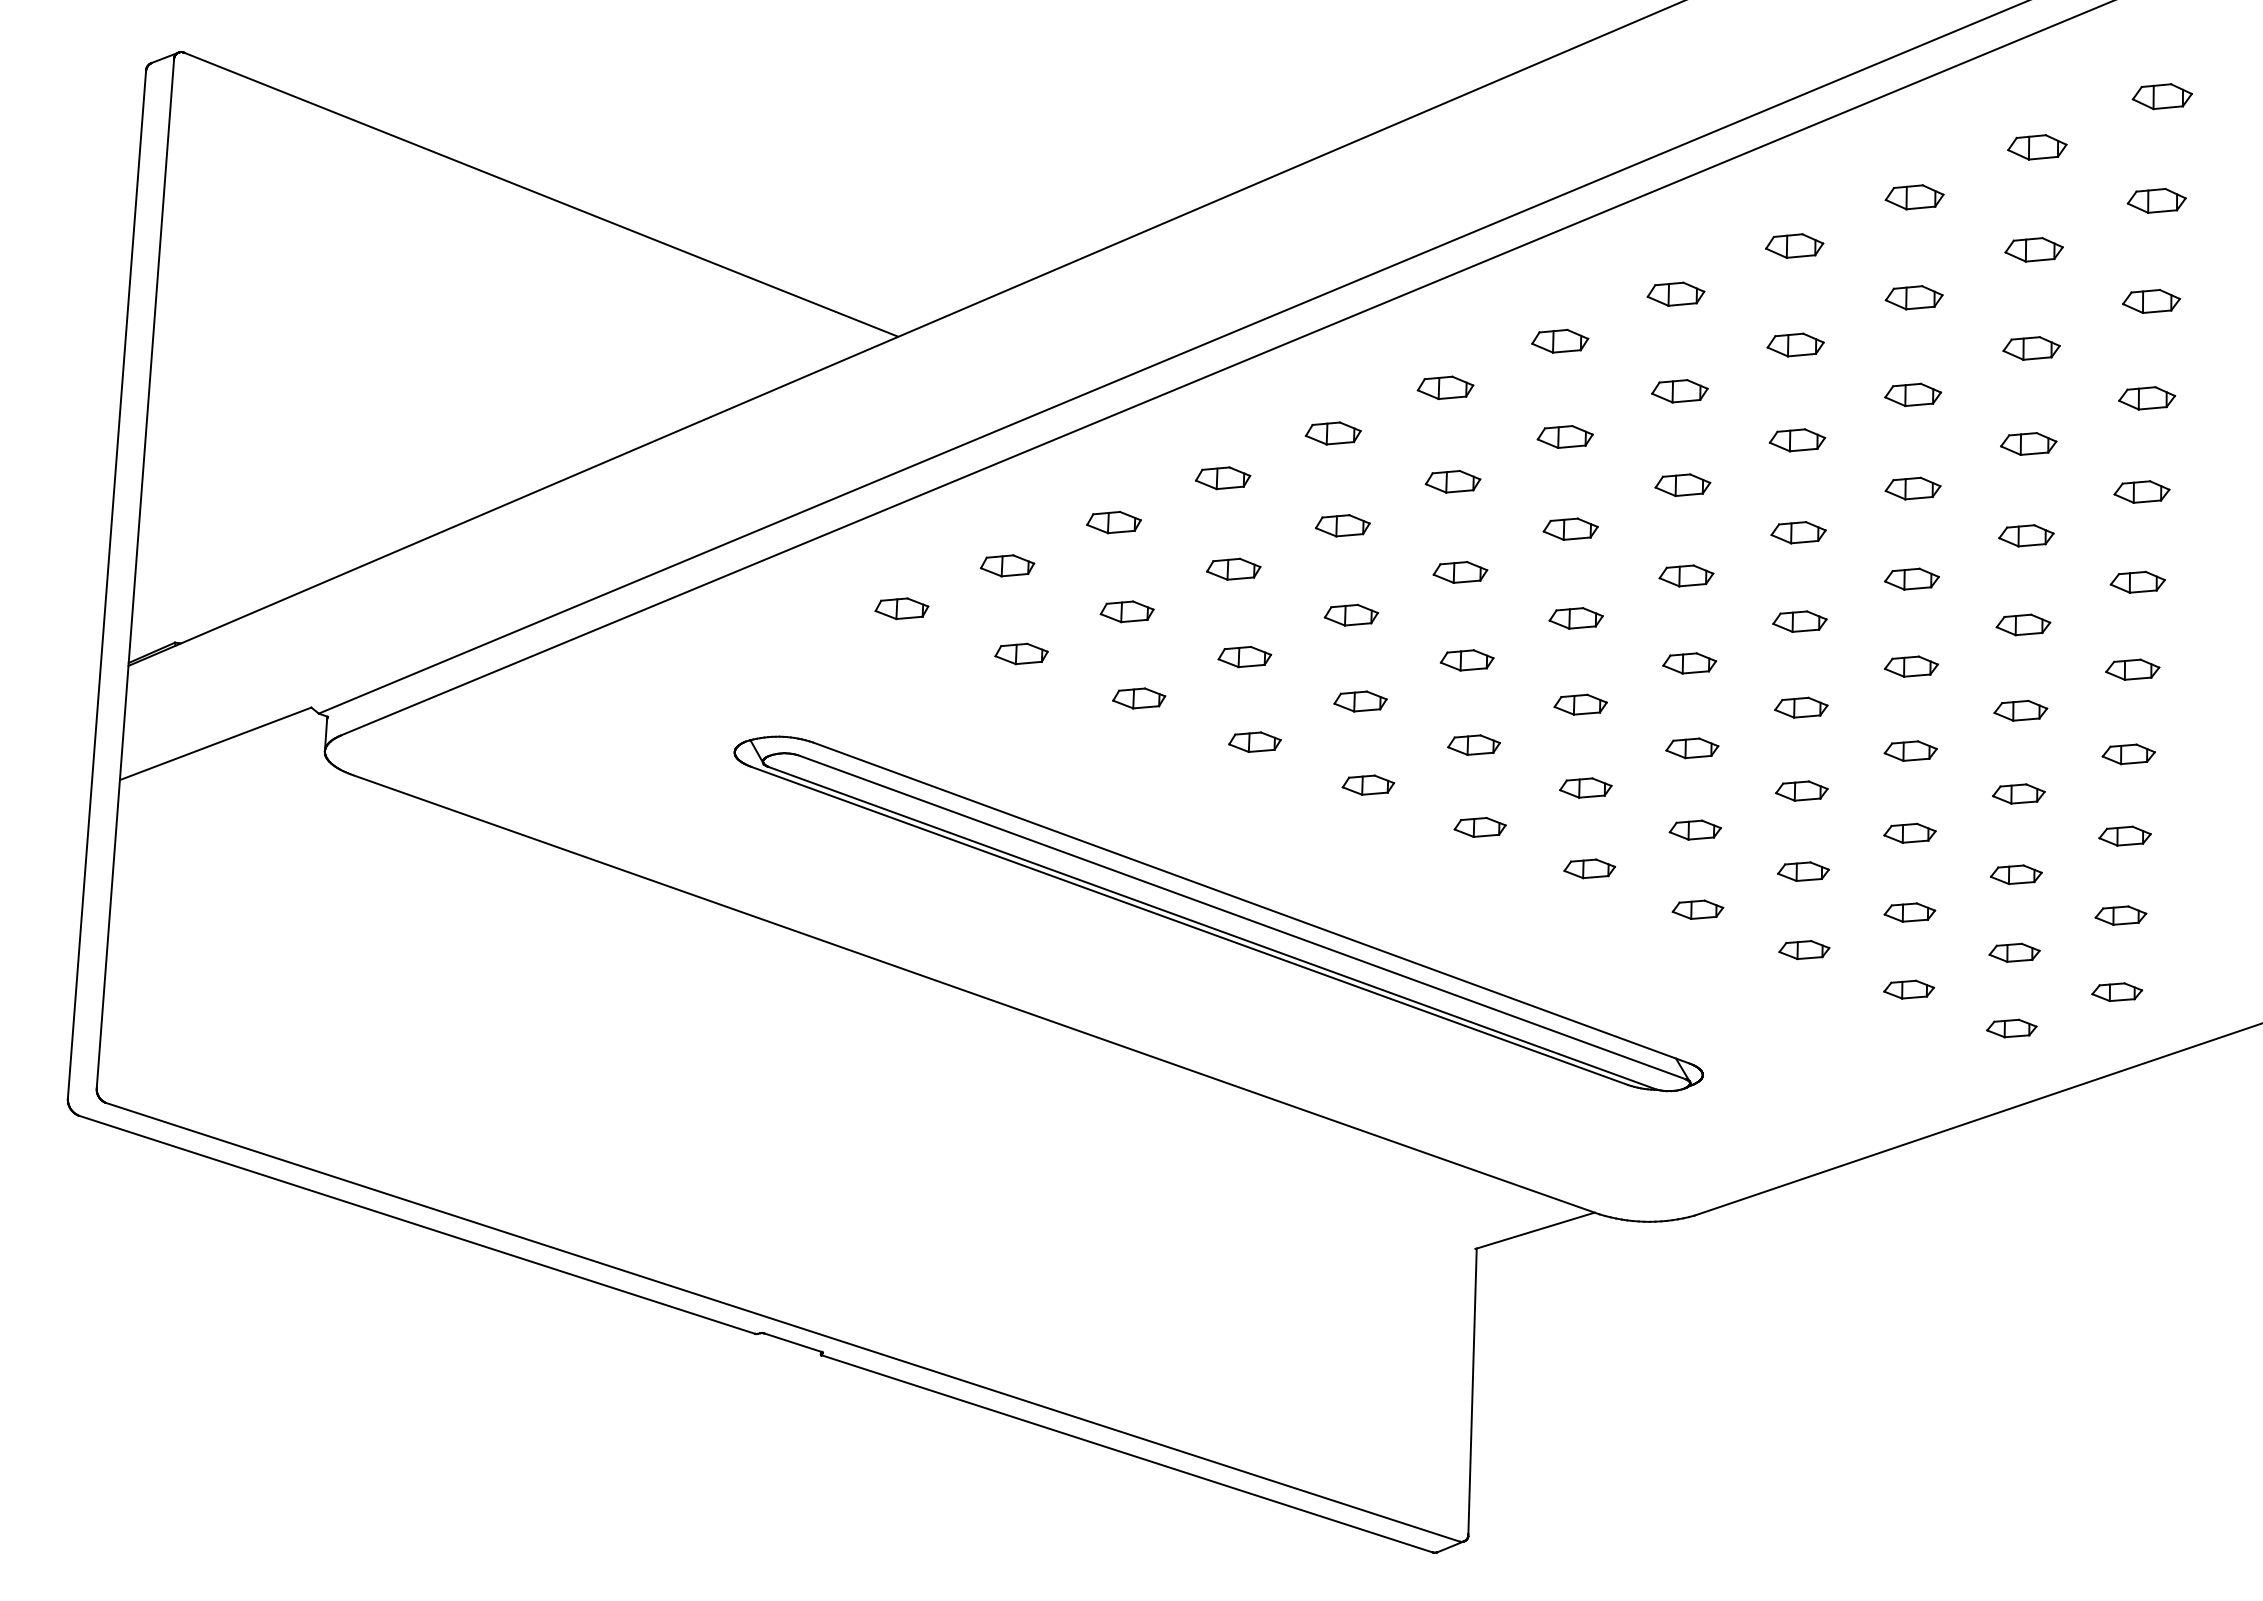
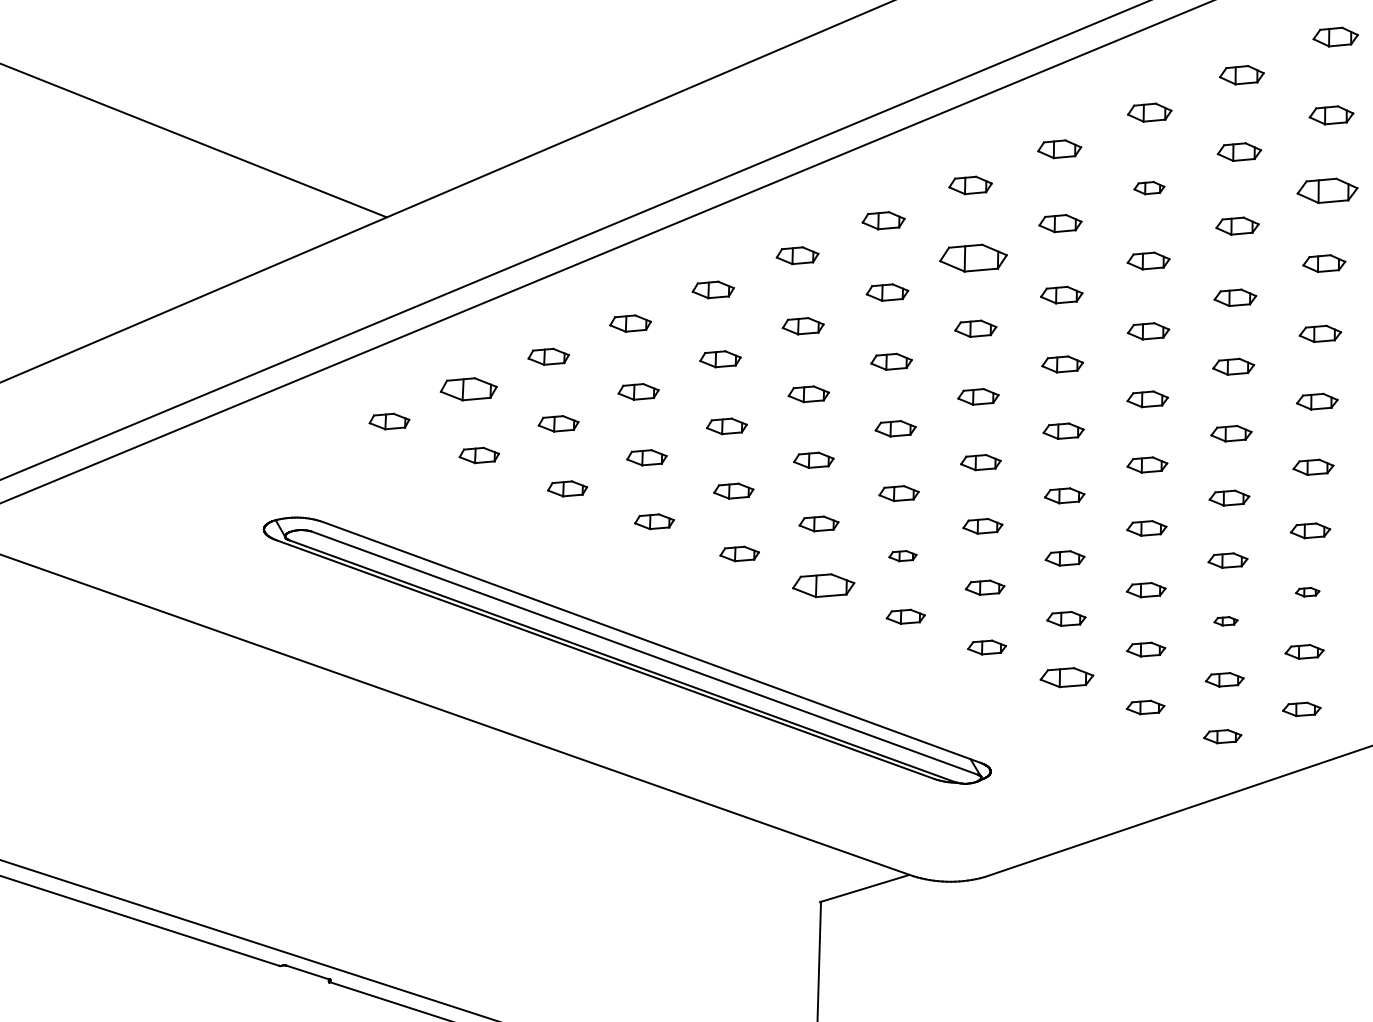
part: (1913, 297) -> (1148, 187), size x0.7
part: (2151, 301) -> (1327, 190), size x1.4
part: (1679, 391) -> (973, 258), size x1.6
part: (1007, 565) -> (468, 389), size x1.4
part: (1585, 787) -> (902, 555), size x0.7
part: (1479, 827) -> (823, 585), size x1.6
part: (2124, 835) -> (1307, 591), size x0.6
part: (2015, 874) -> (1225, 621), size x0.6
part: (1804, 950) -> (1067, 678), size x1.4

